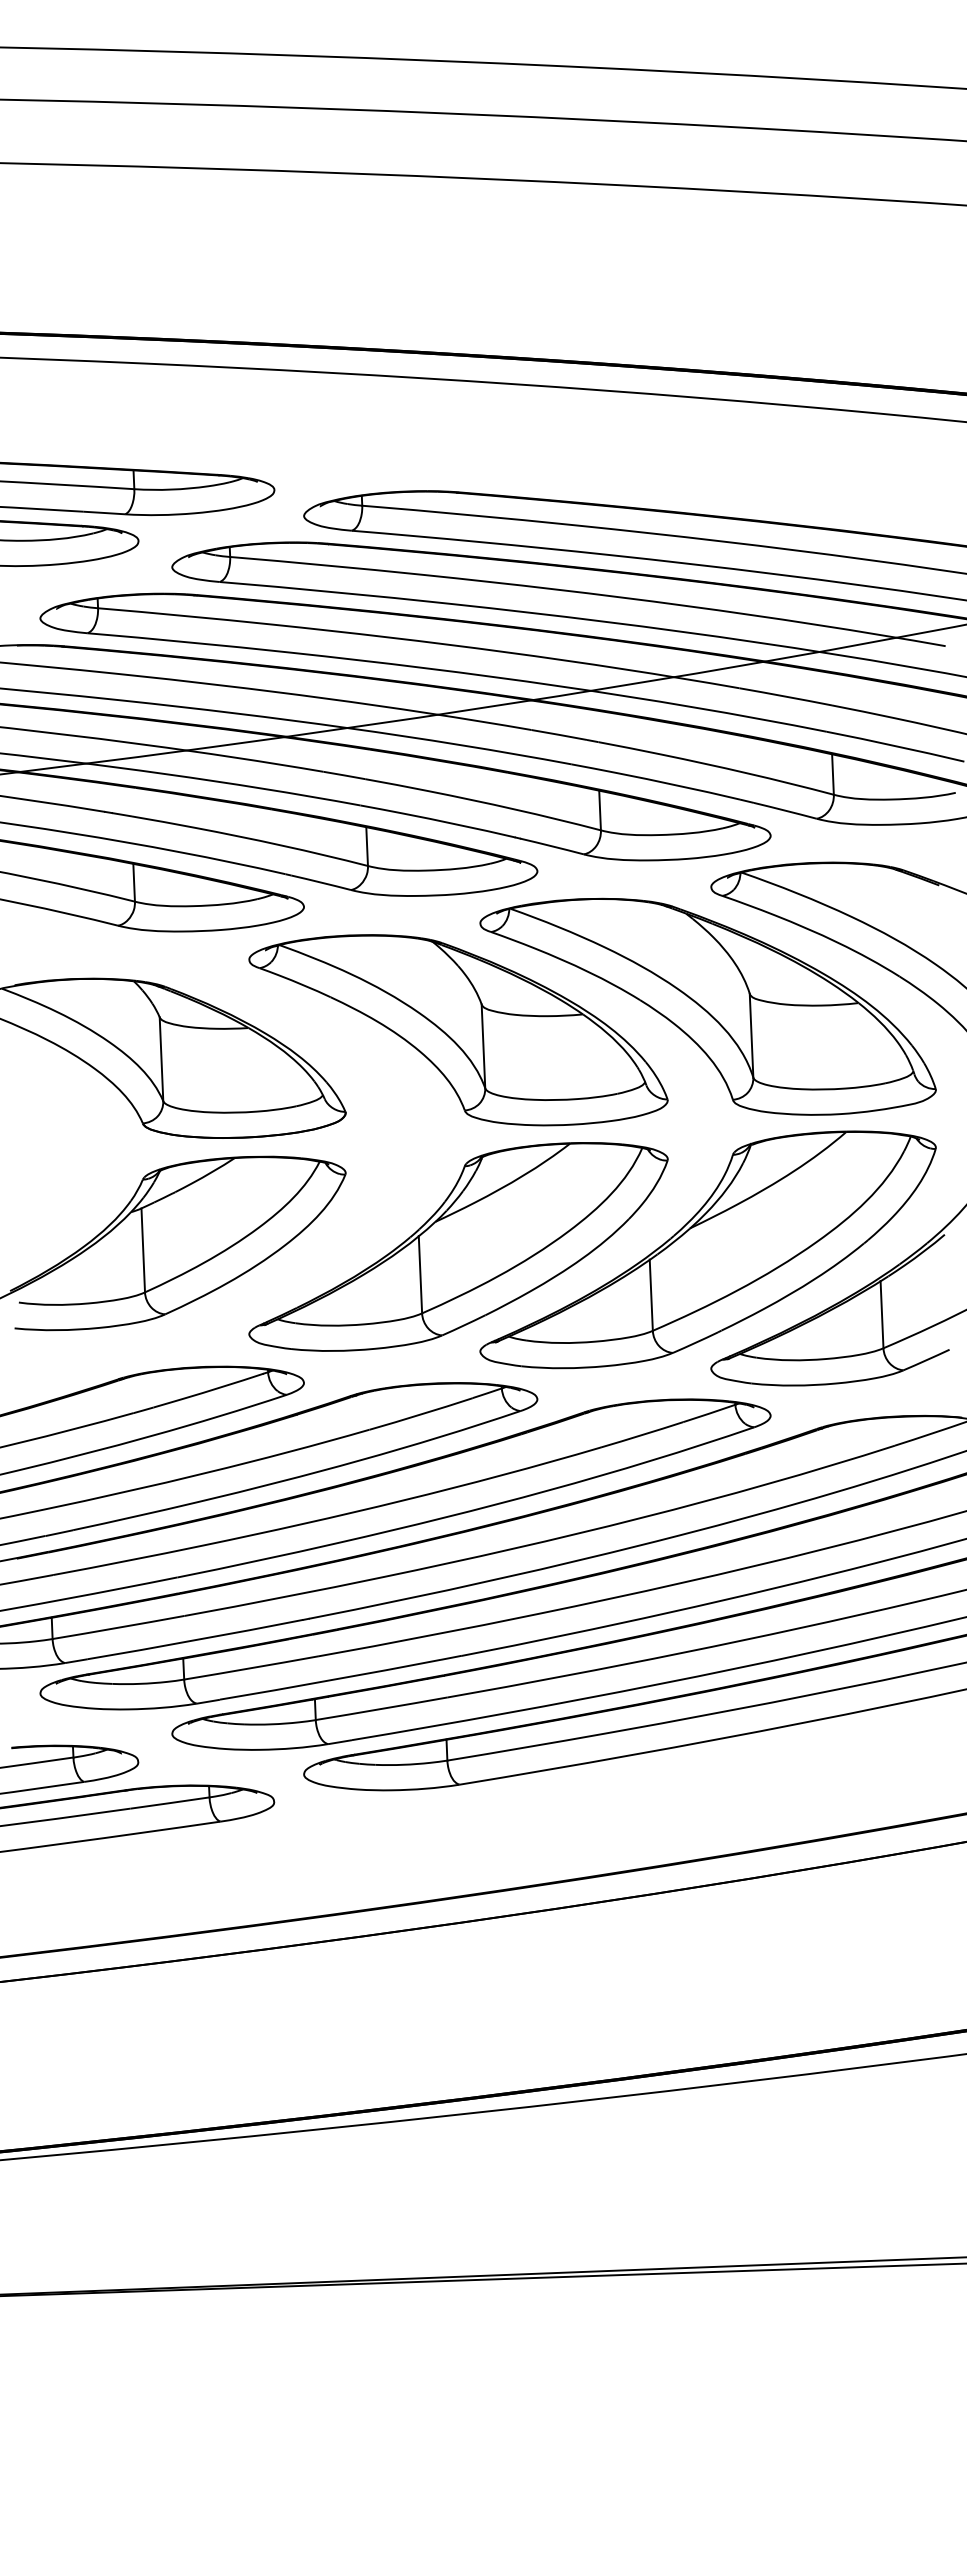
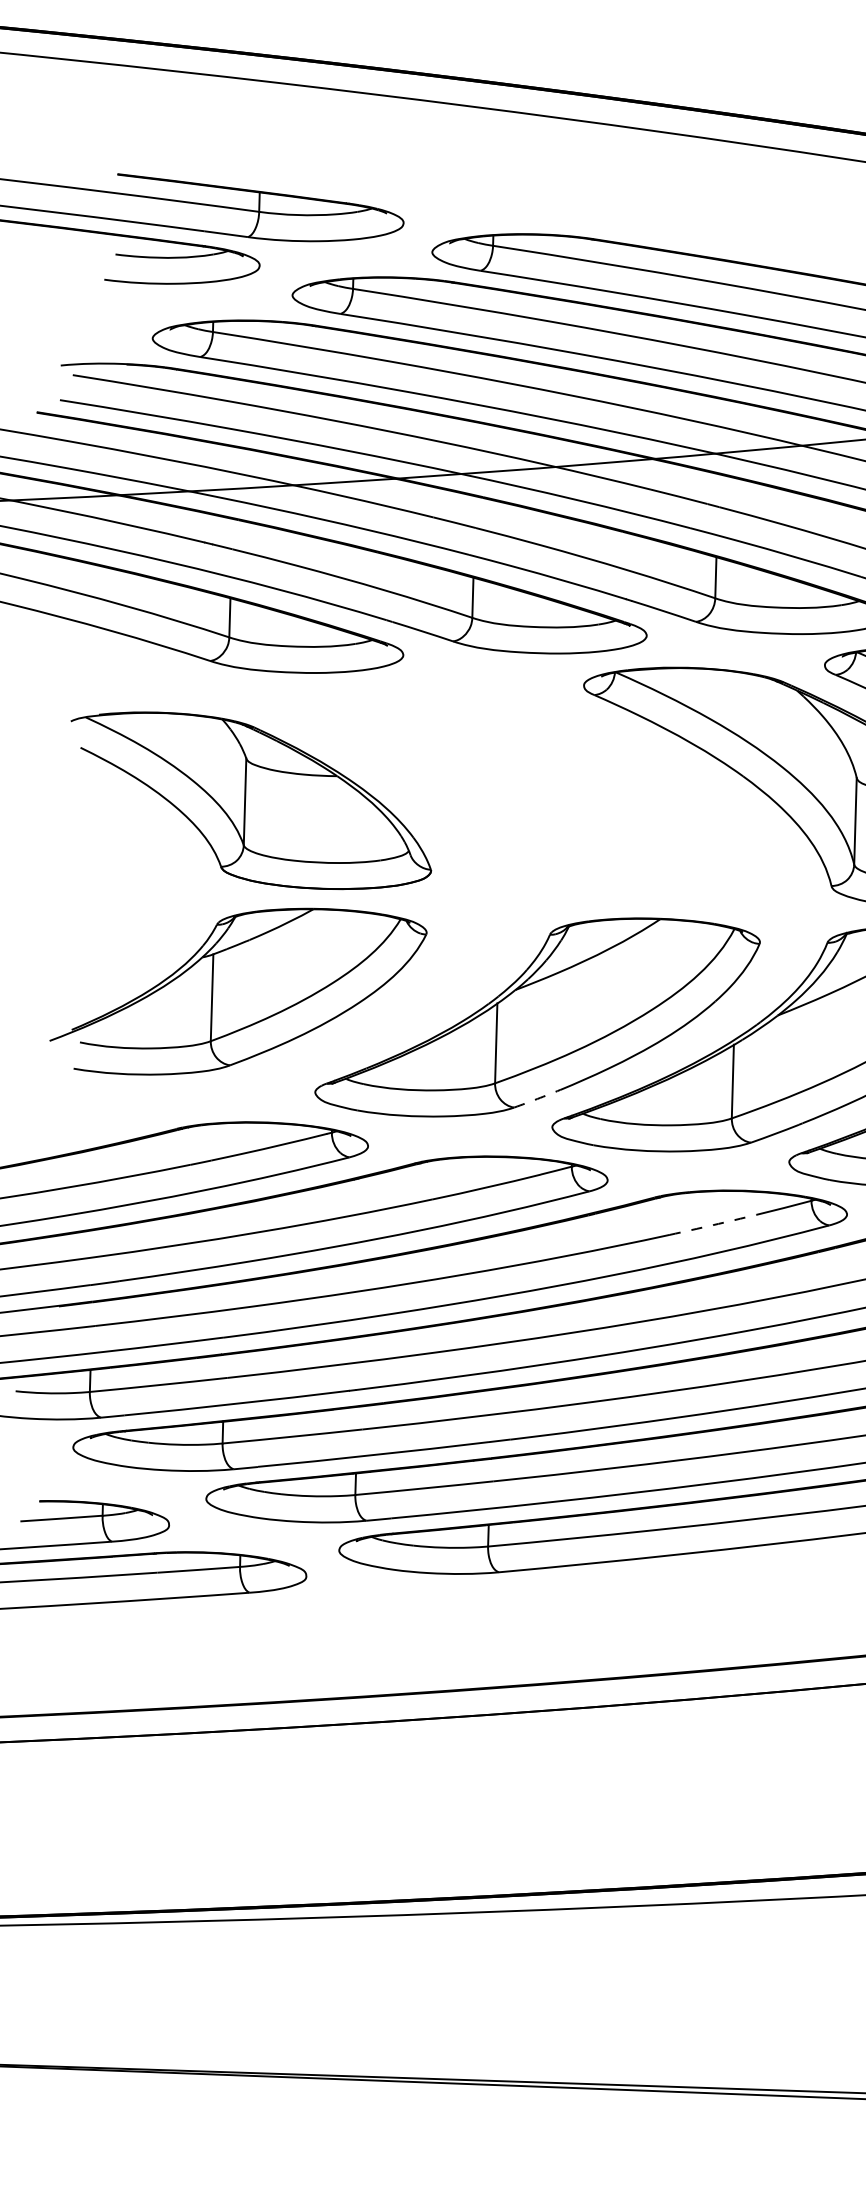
part: (458, 1030) -> (553, 794), removed
arc: (463, 1325) -> (536, 1098), solid -> dashed
arc: (642, 1435) -> (713, 1225), solid -> dashed

